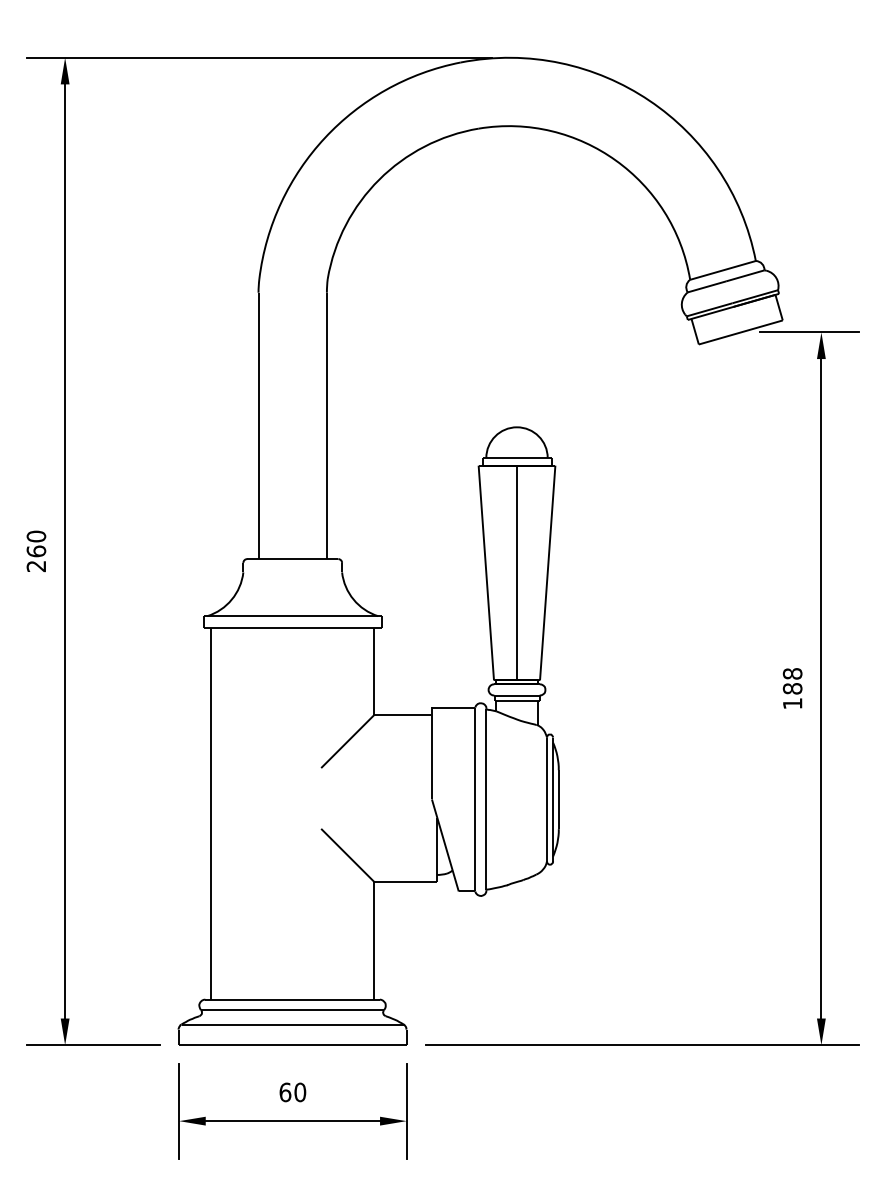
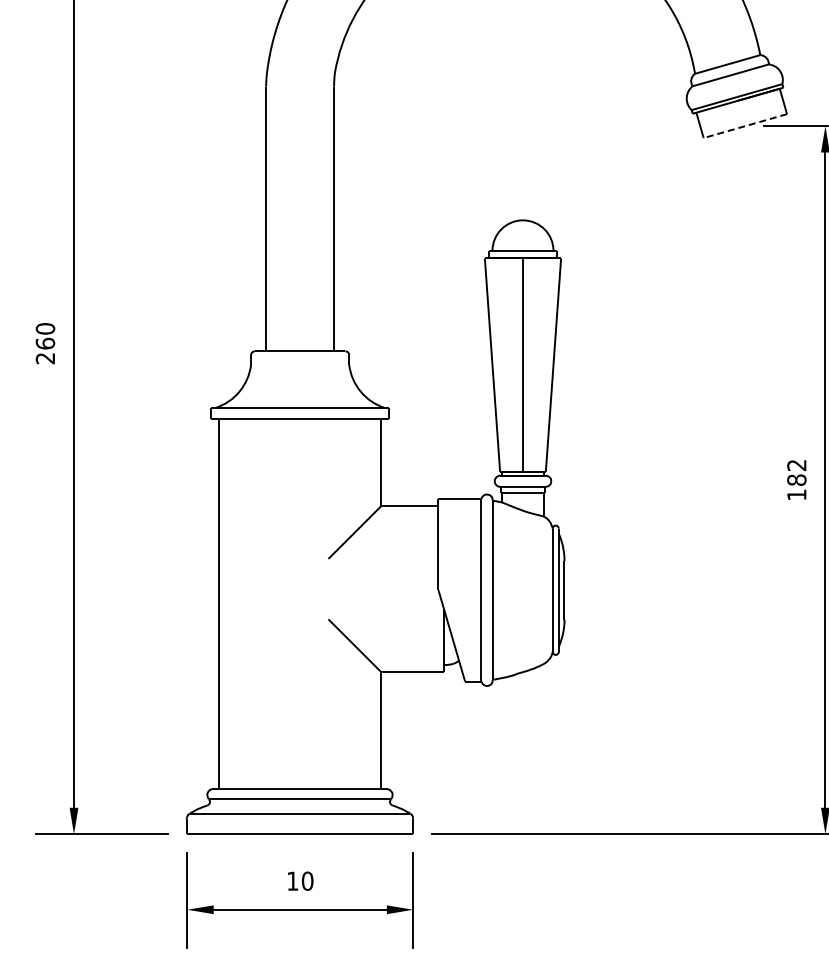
line: (740, 332) -> (745, 126), solid -> dashed
text: (792, 673) -> (796, 464), 188 -> 182
text: (285, 1092) -> (292, 881), 60 -> 10

